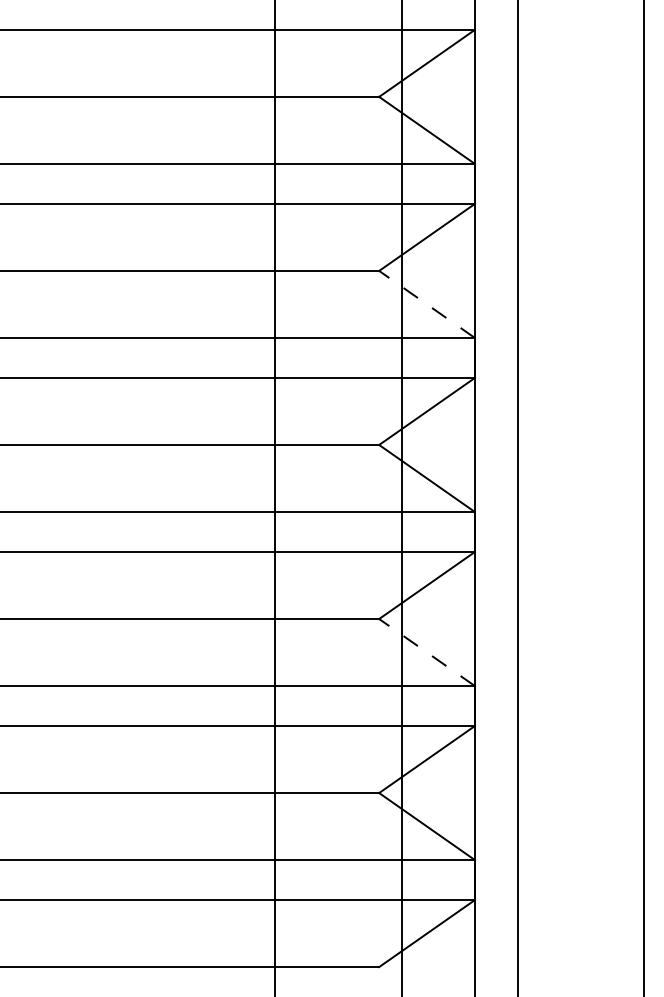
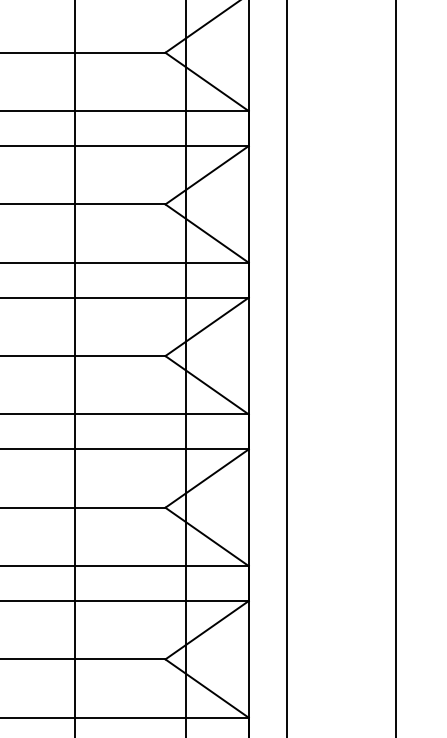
line: (426, 304) -> (206, 233), dashed -> solid
line: (426, 652) -> (206, 536), dashed -> solid

